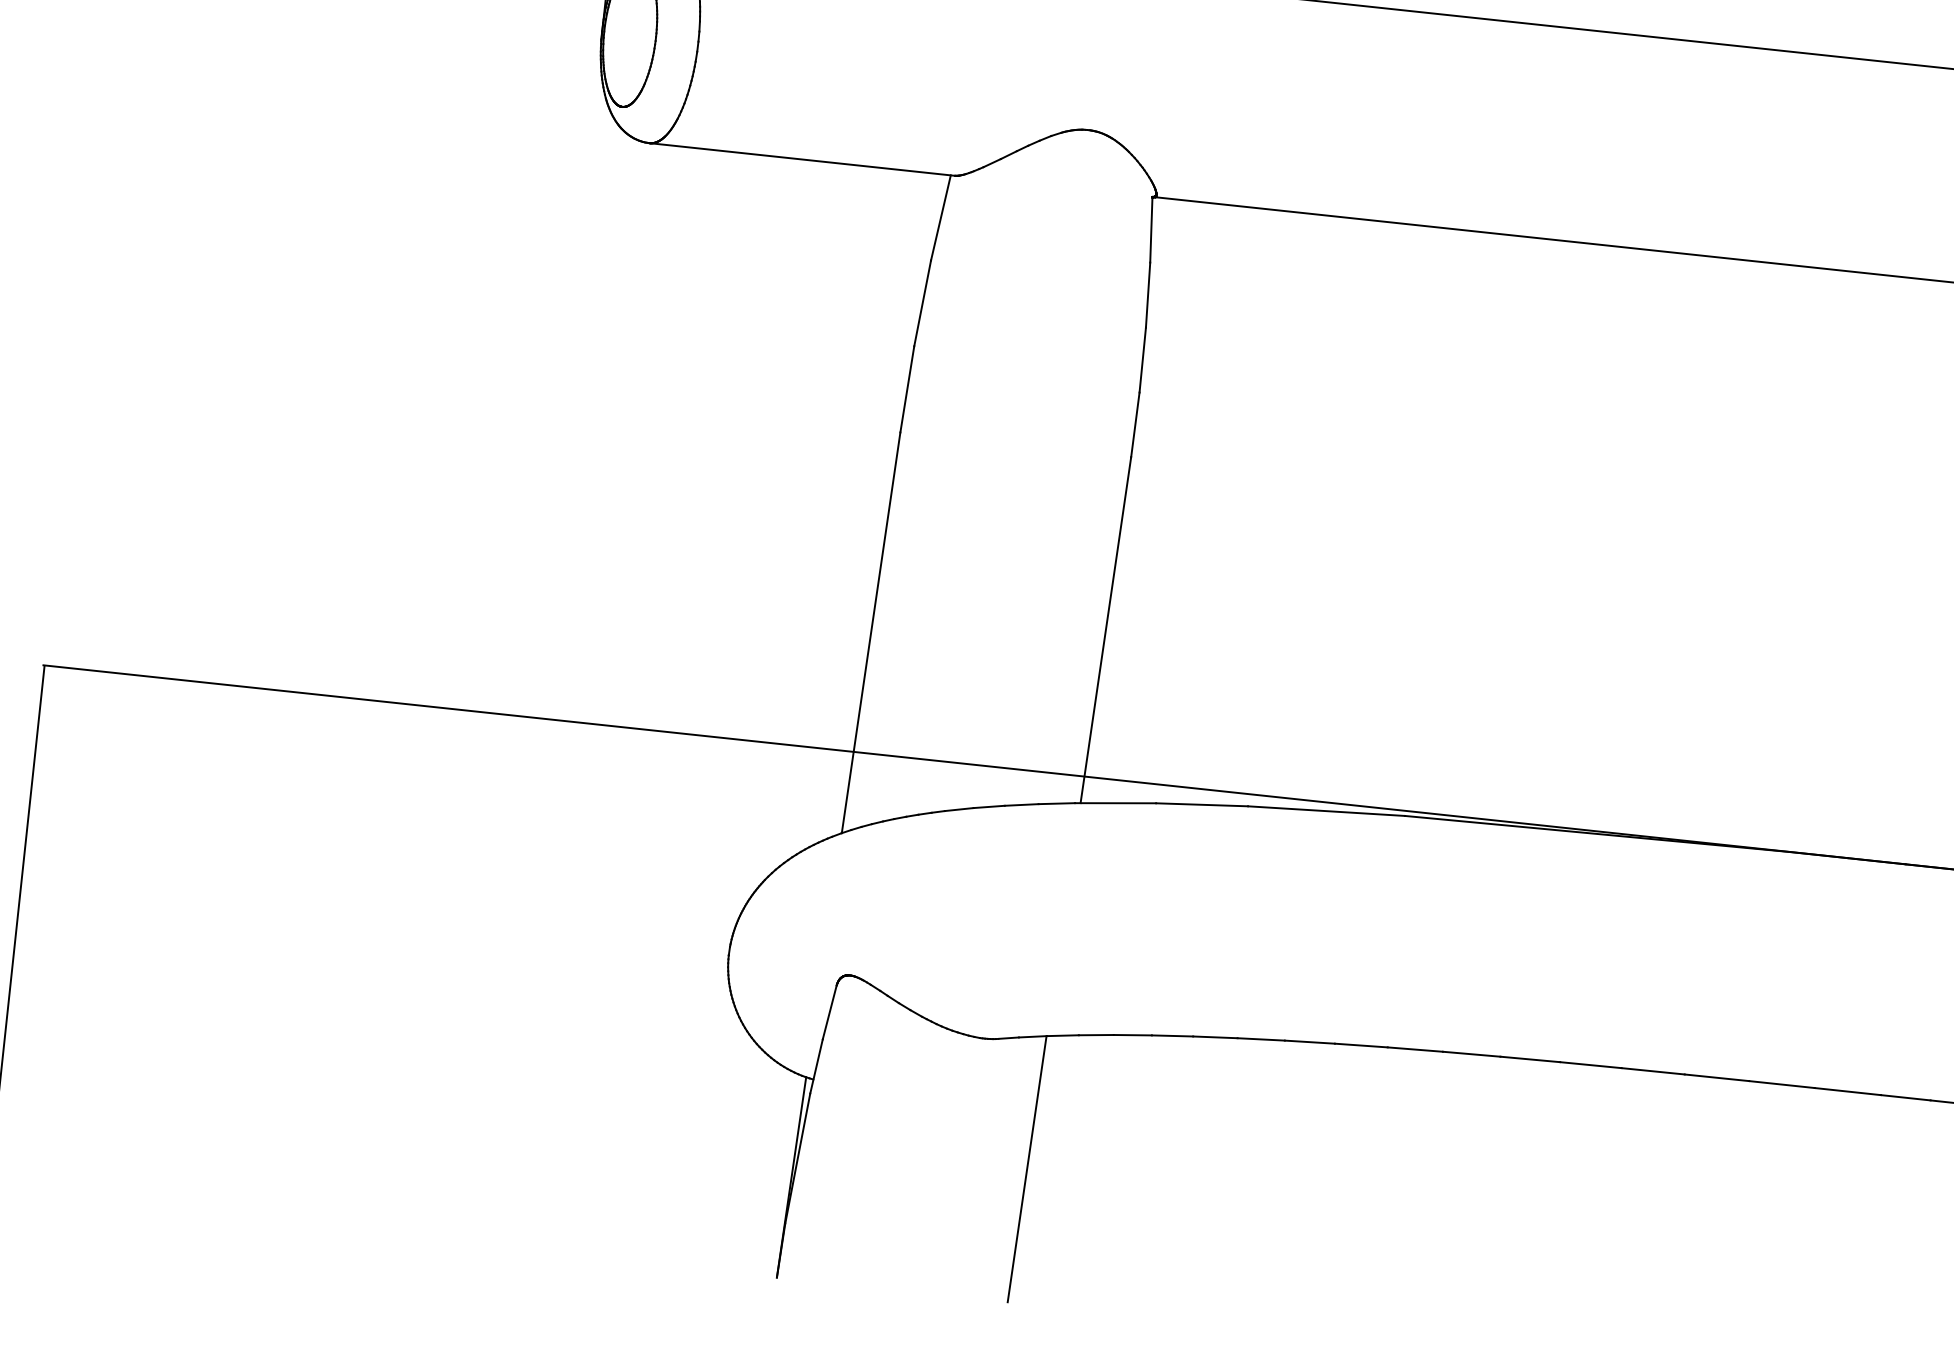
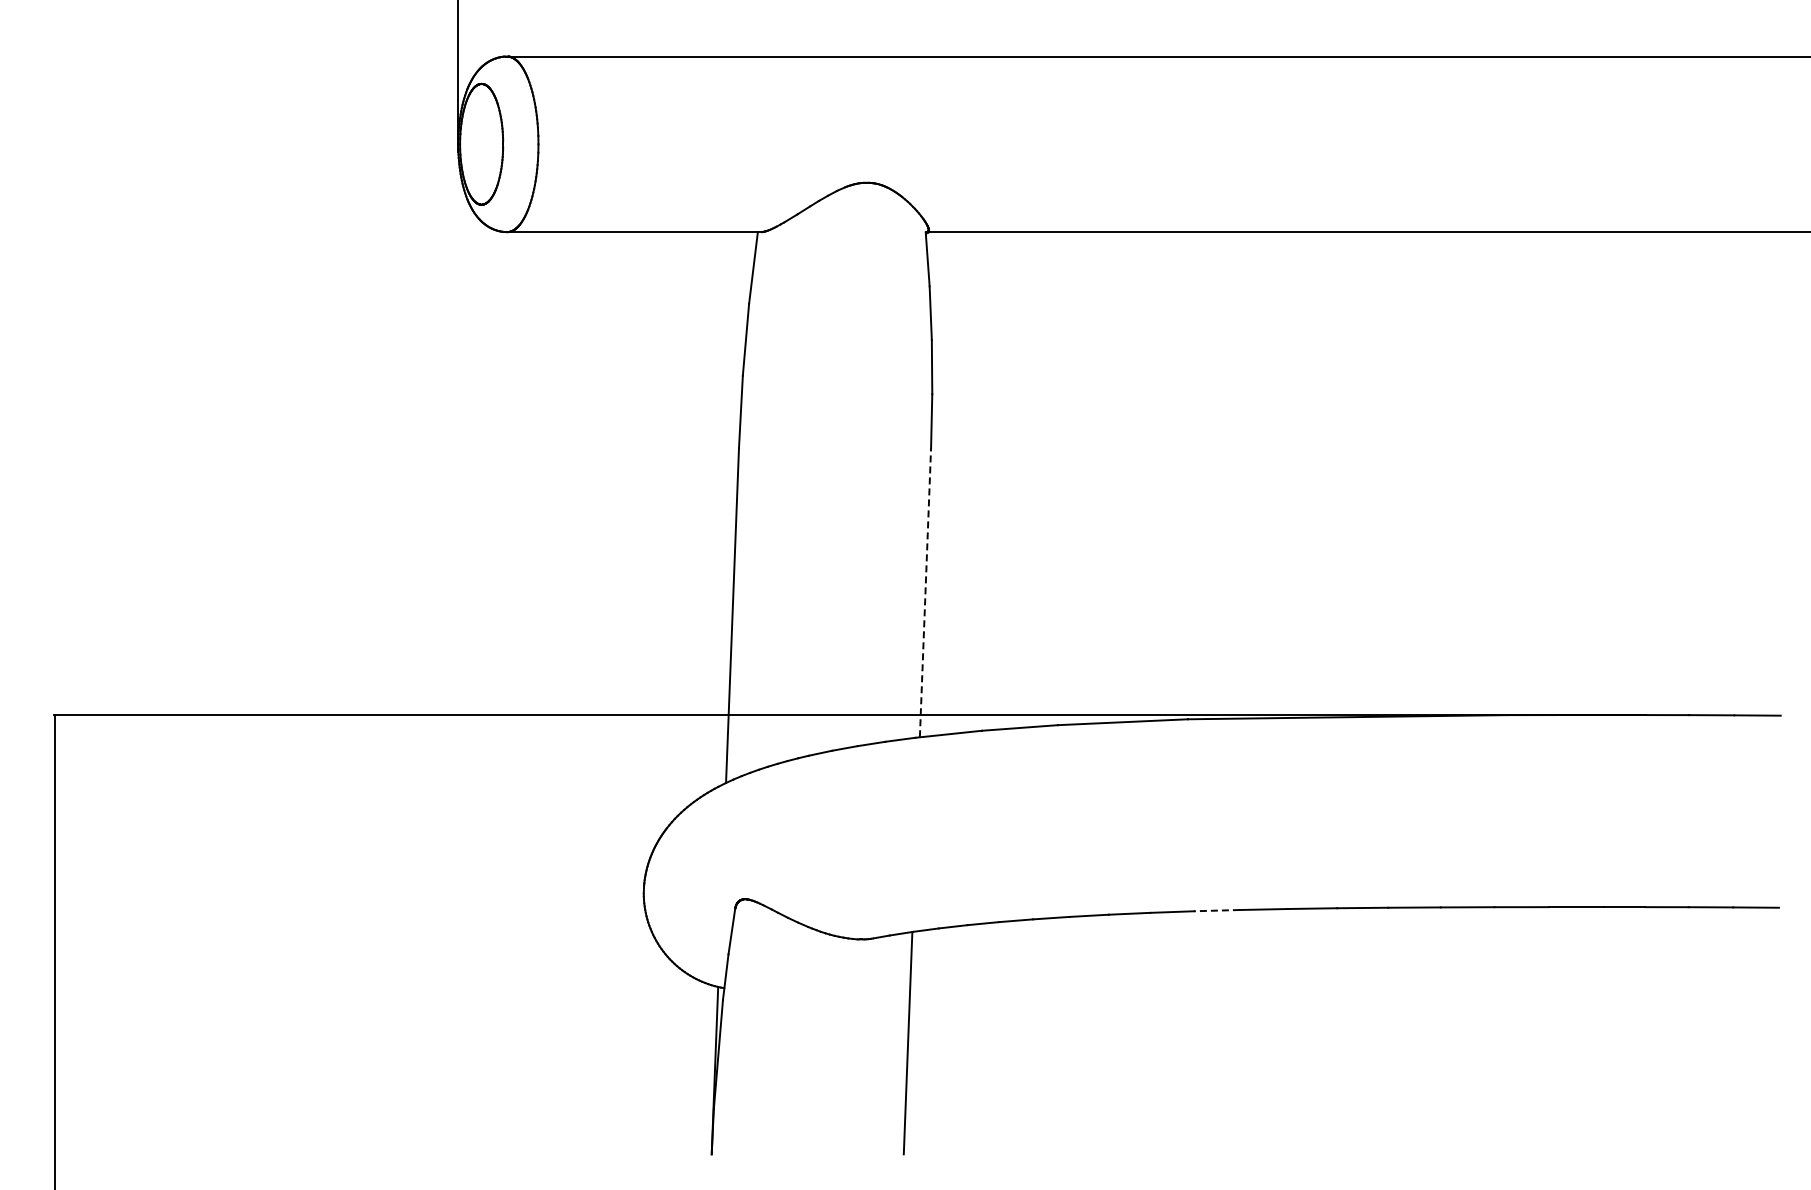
line: (1105, 629) -> (925, 592), solid -> dashed
line: (1414, 1049) -> (1216, 910), solid -> dashed

